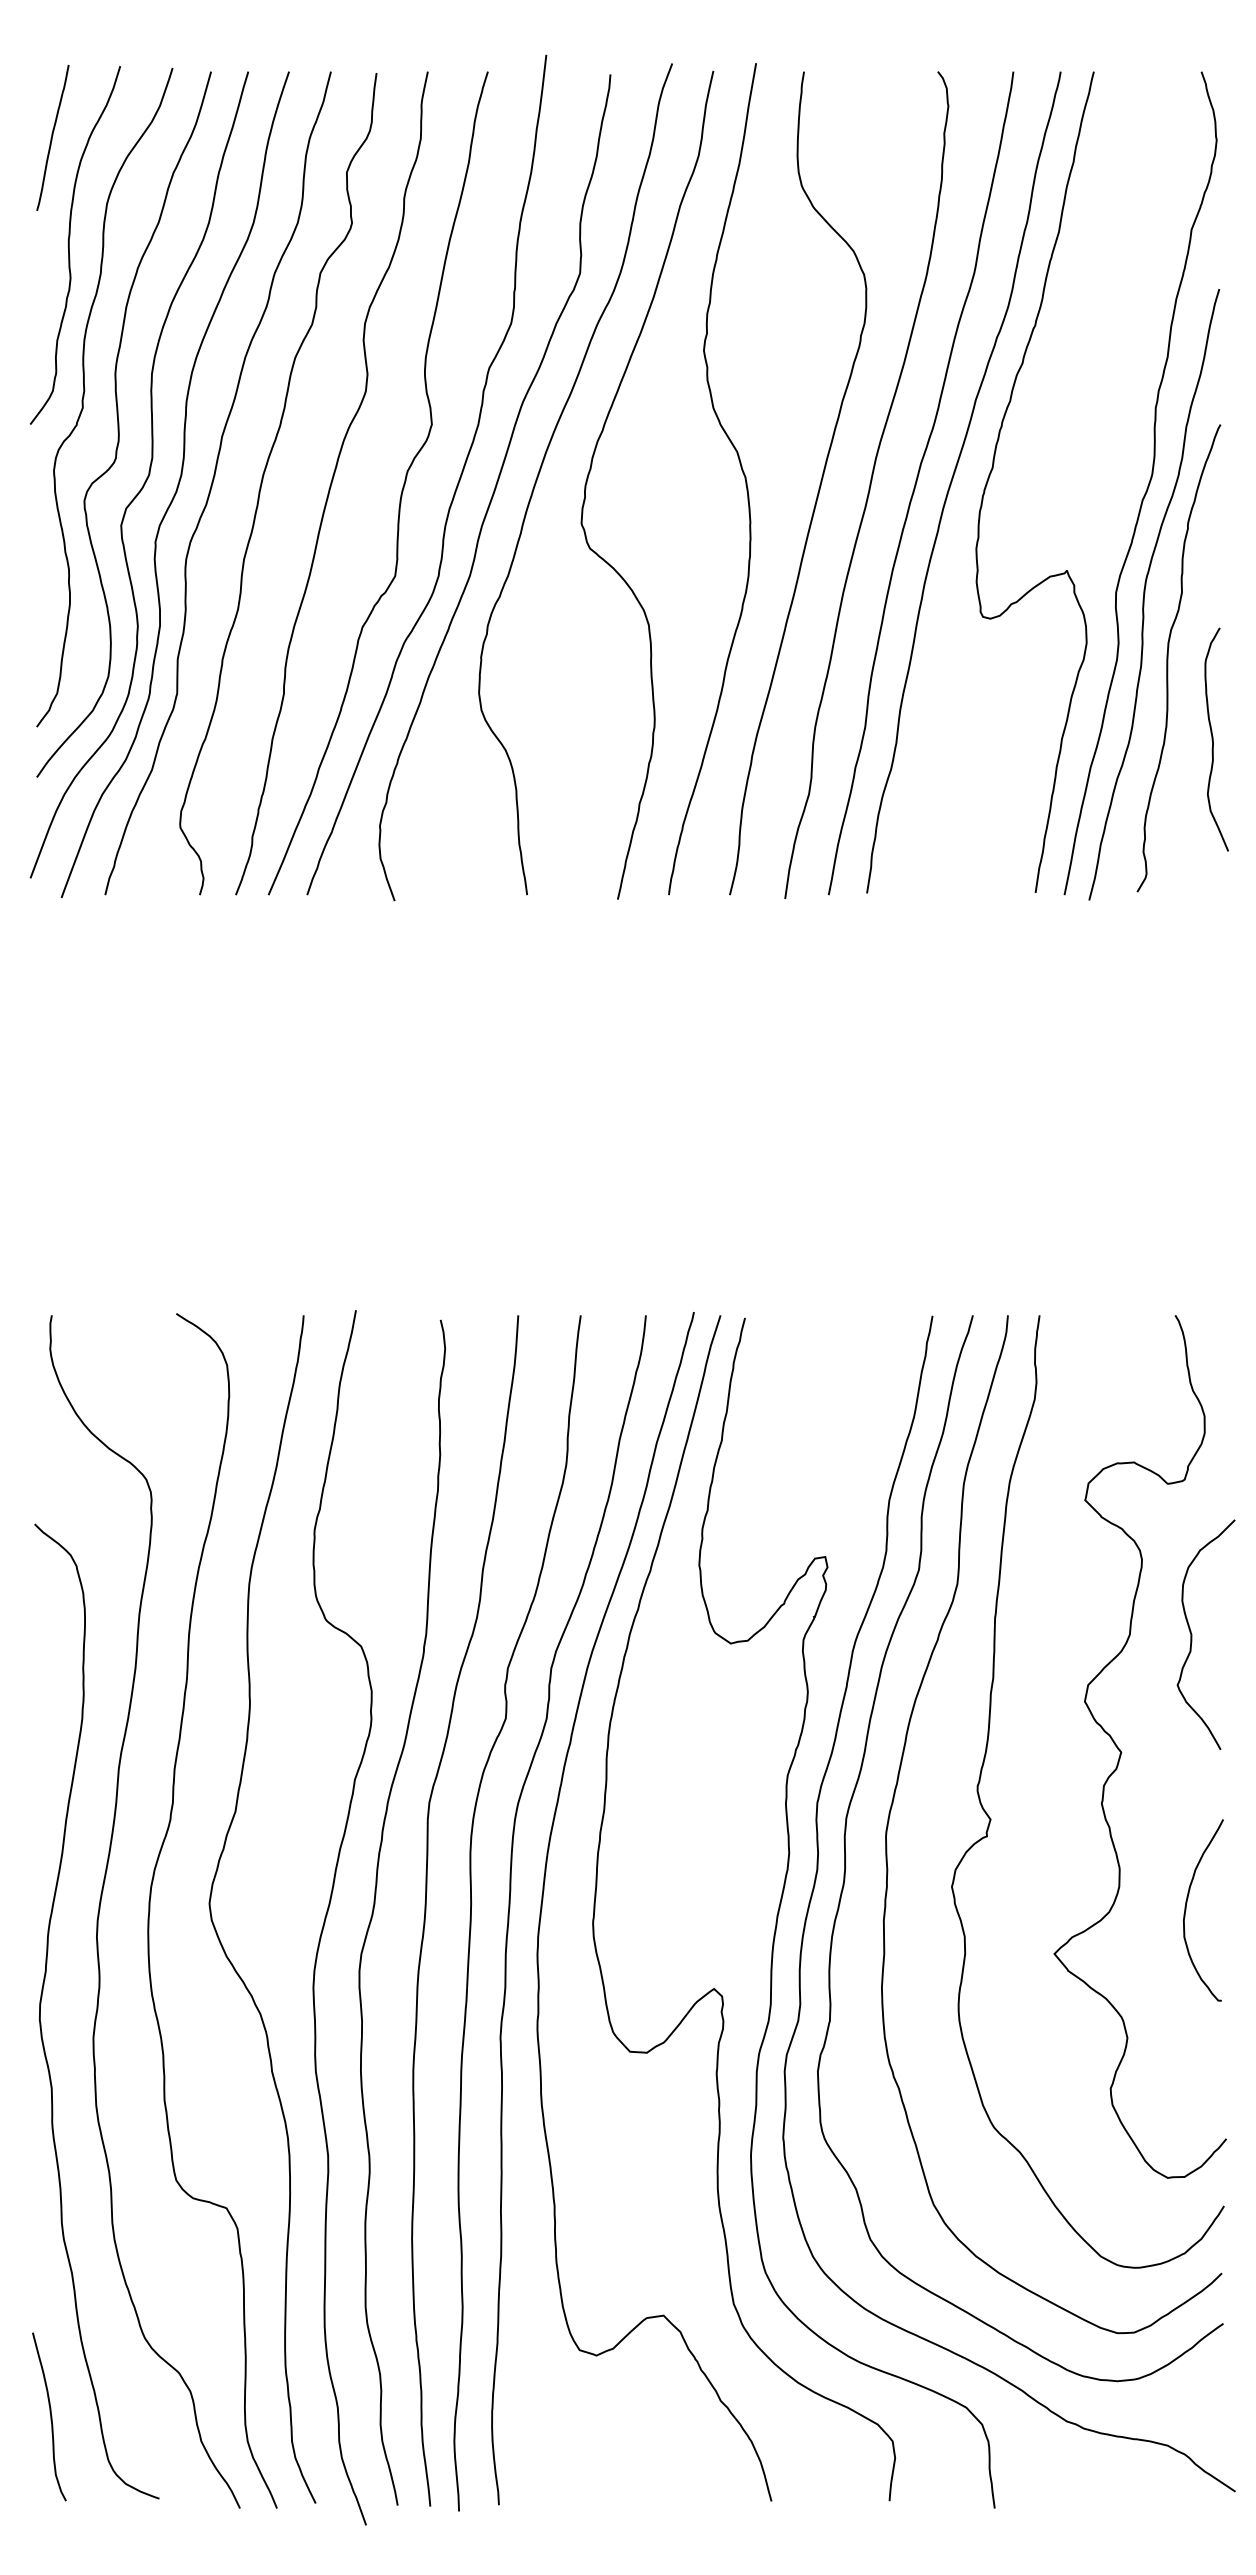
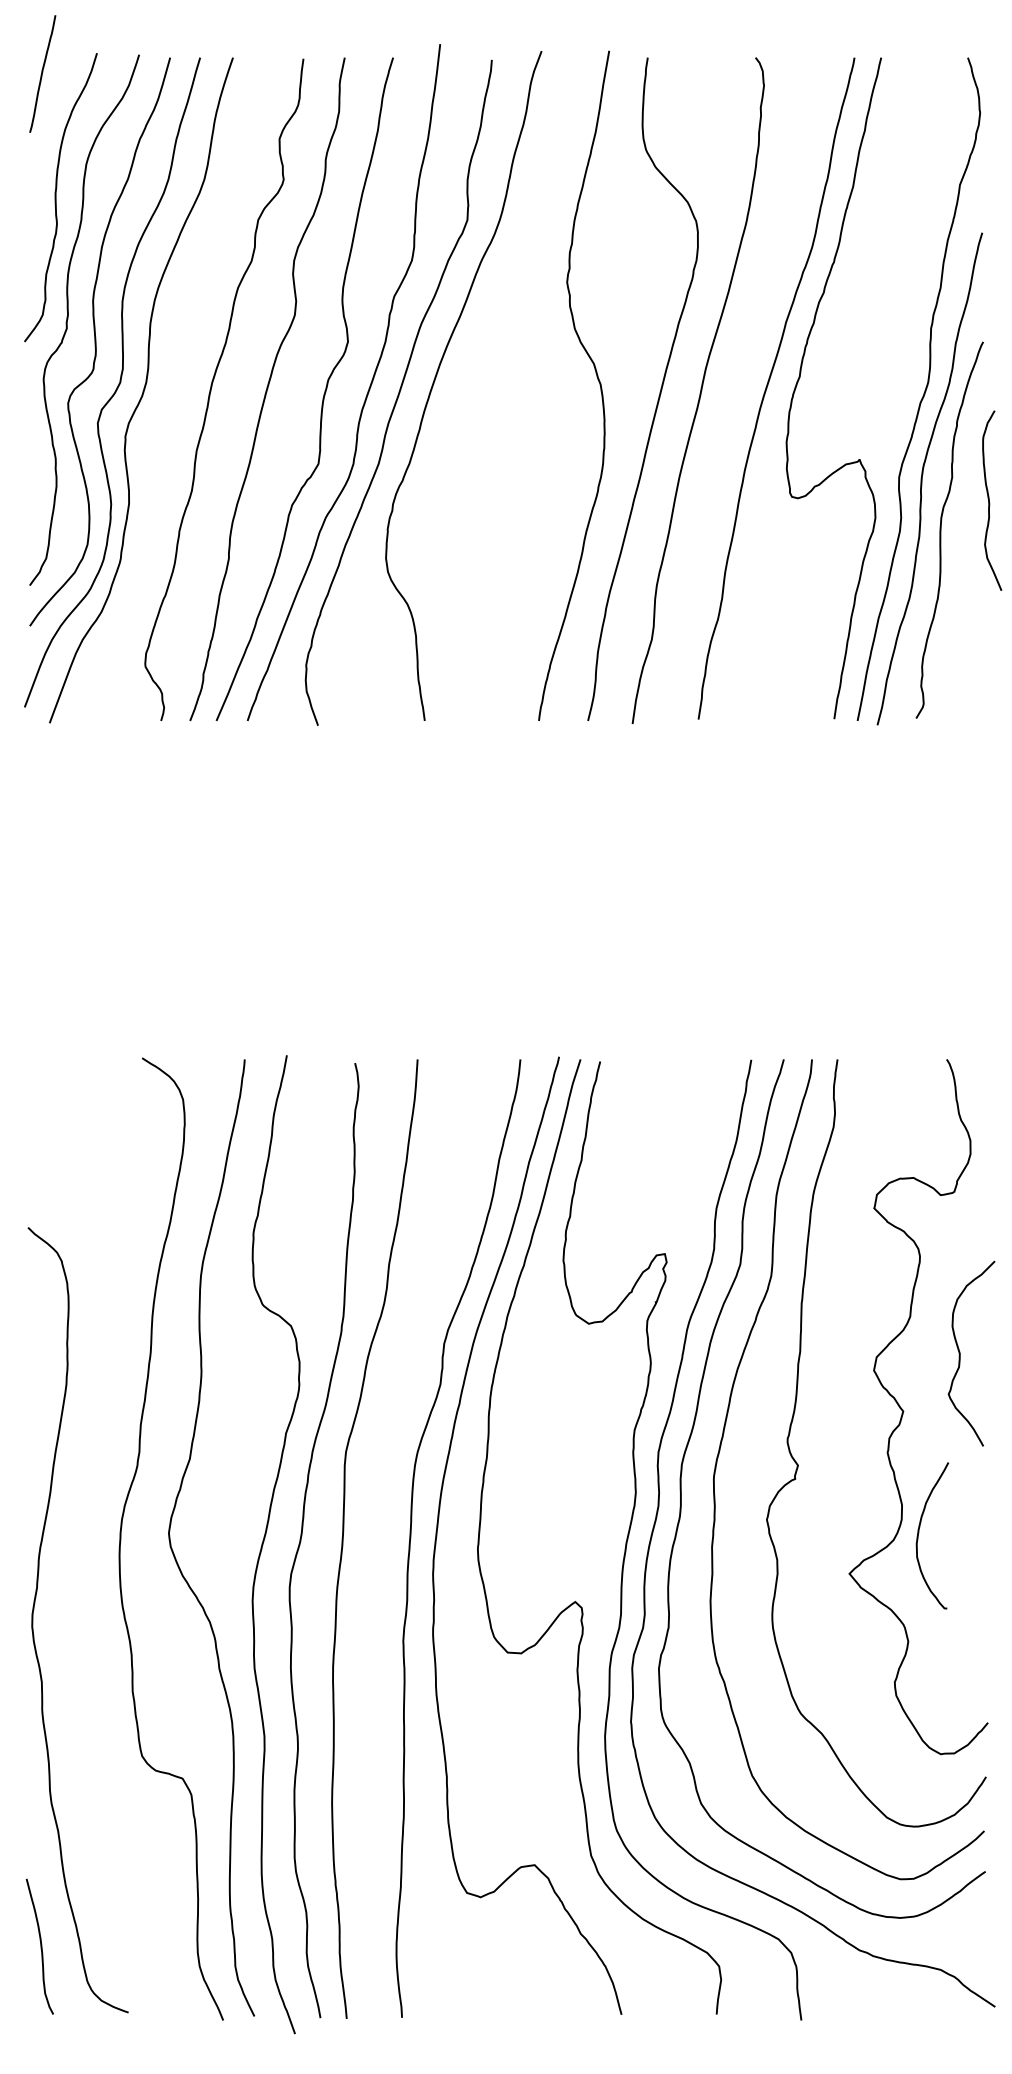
curve: (52, 137) -> (42, 73), moved
curve: (591, 471) -> (476, 379), removed
curve: (917, 481) -> (739, 387), removed
curve: (213, 482) -> (172, 388), removed
curve: (1213, 739) -> (989, 500), moved
curve: (1192, 1634) -> (960, 1353), moved
curve: (1187, 1907) -> (919, 1533), moved
curve: (100, 1908) -> (81, 1537), removed
curve: (472, 1912) -> (380, 1540), removed

